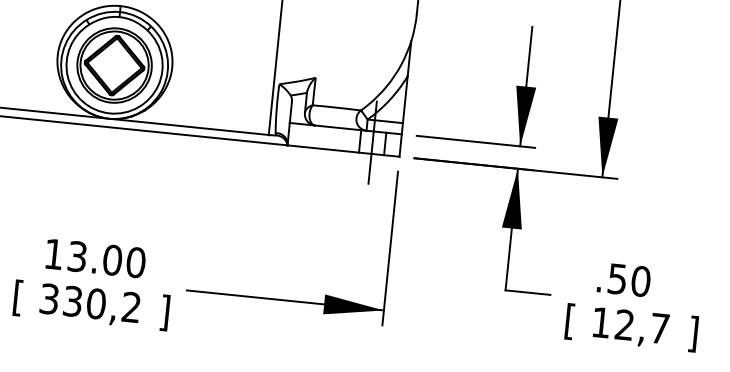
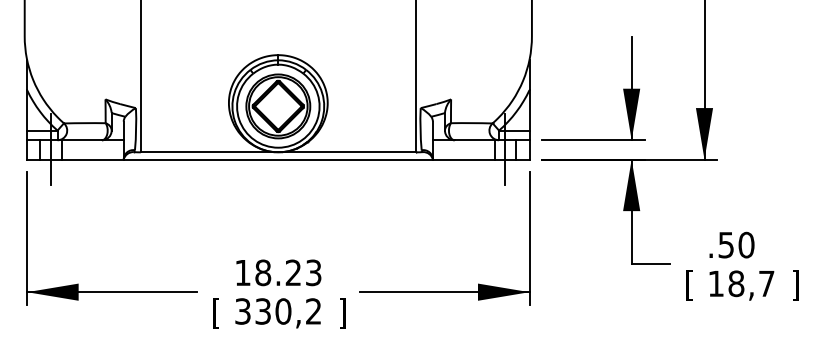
text: (106, 259) -> (288, 272), 13.00 -> 18.23
text: (624, 324) -> (736, 283), 12,7 -> 18,7

